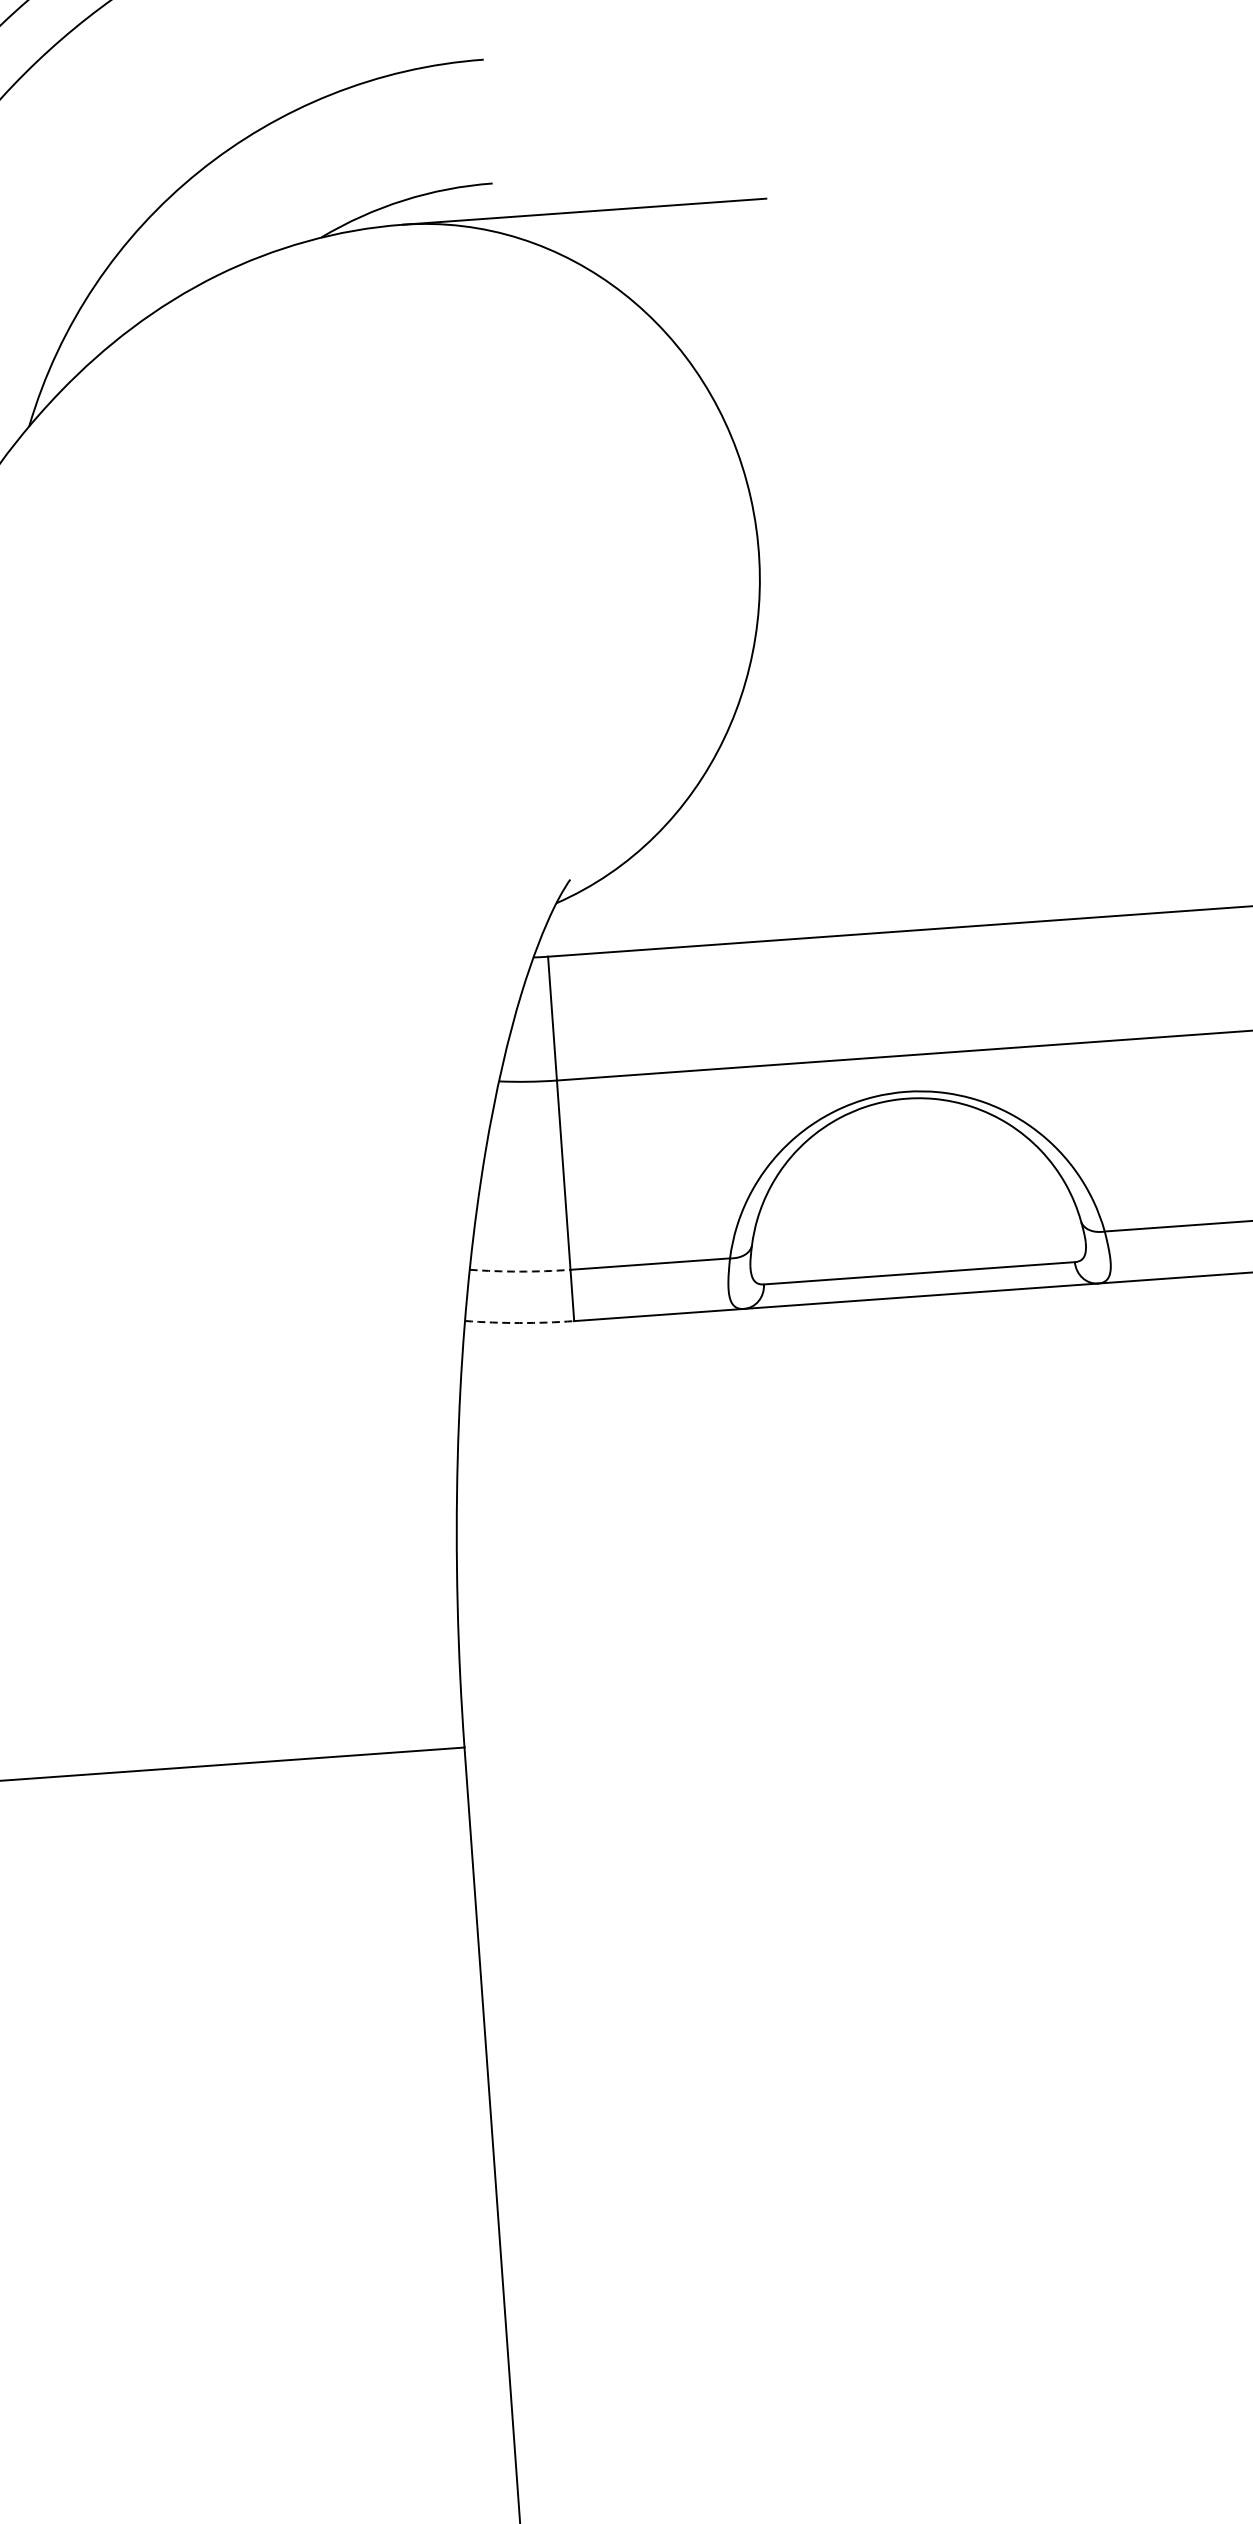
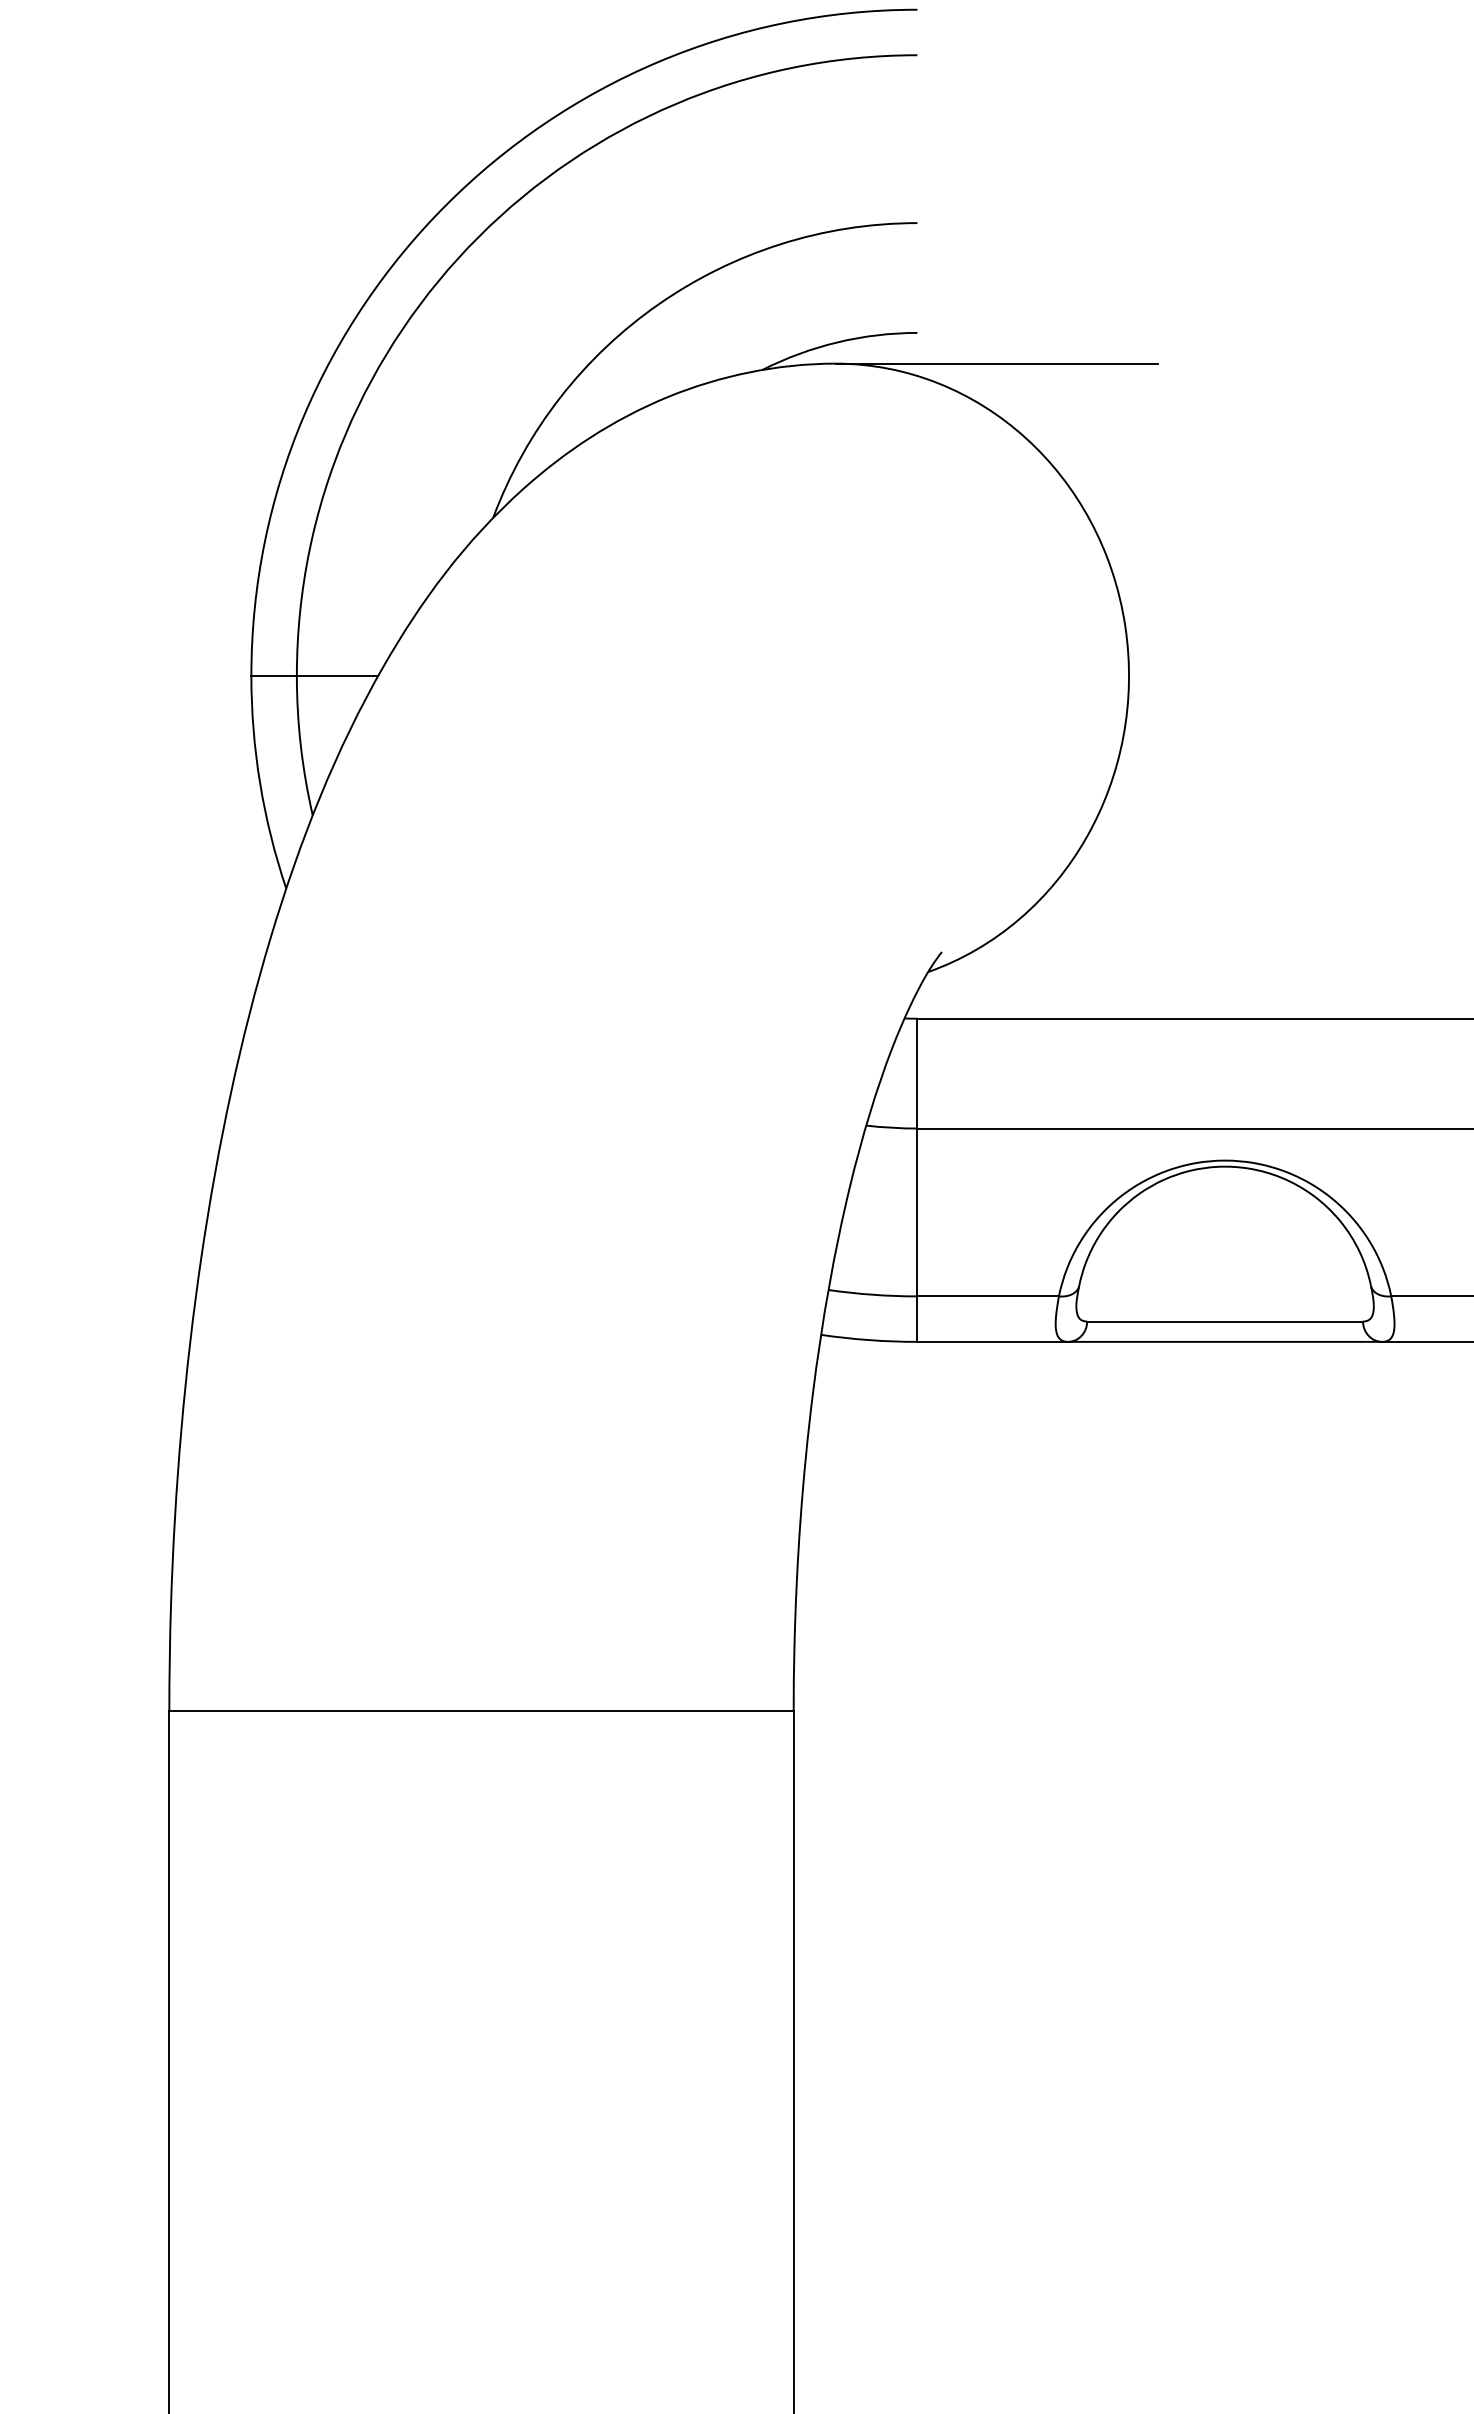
arc: (519, 1271) -> (872, 1294), dashed -> solid
arc: (520, 1323) -> (869, 1340), dashed -> solid

